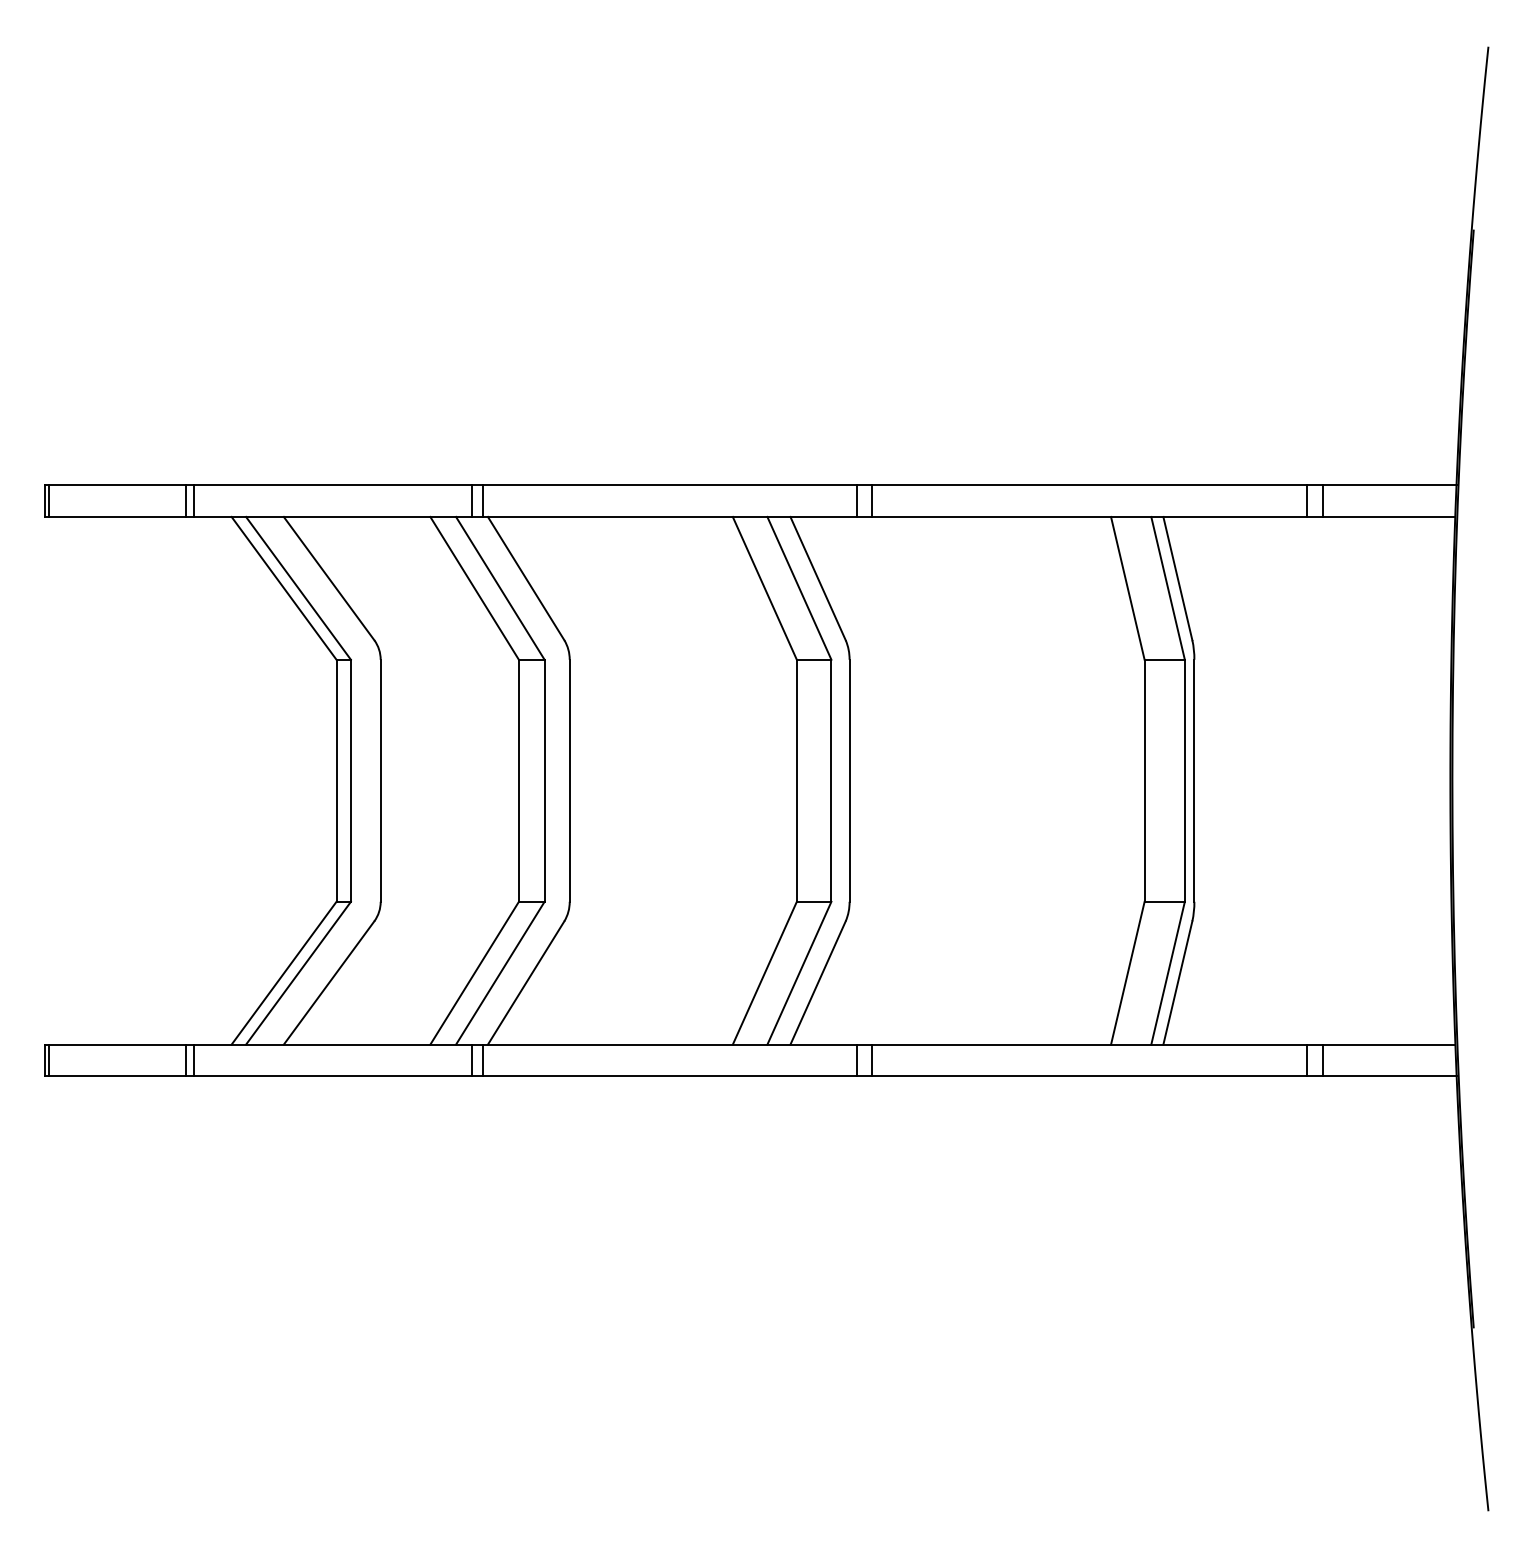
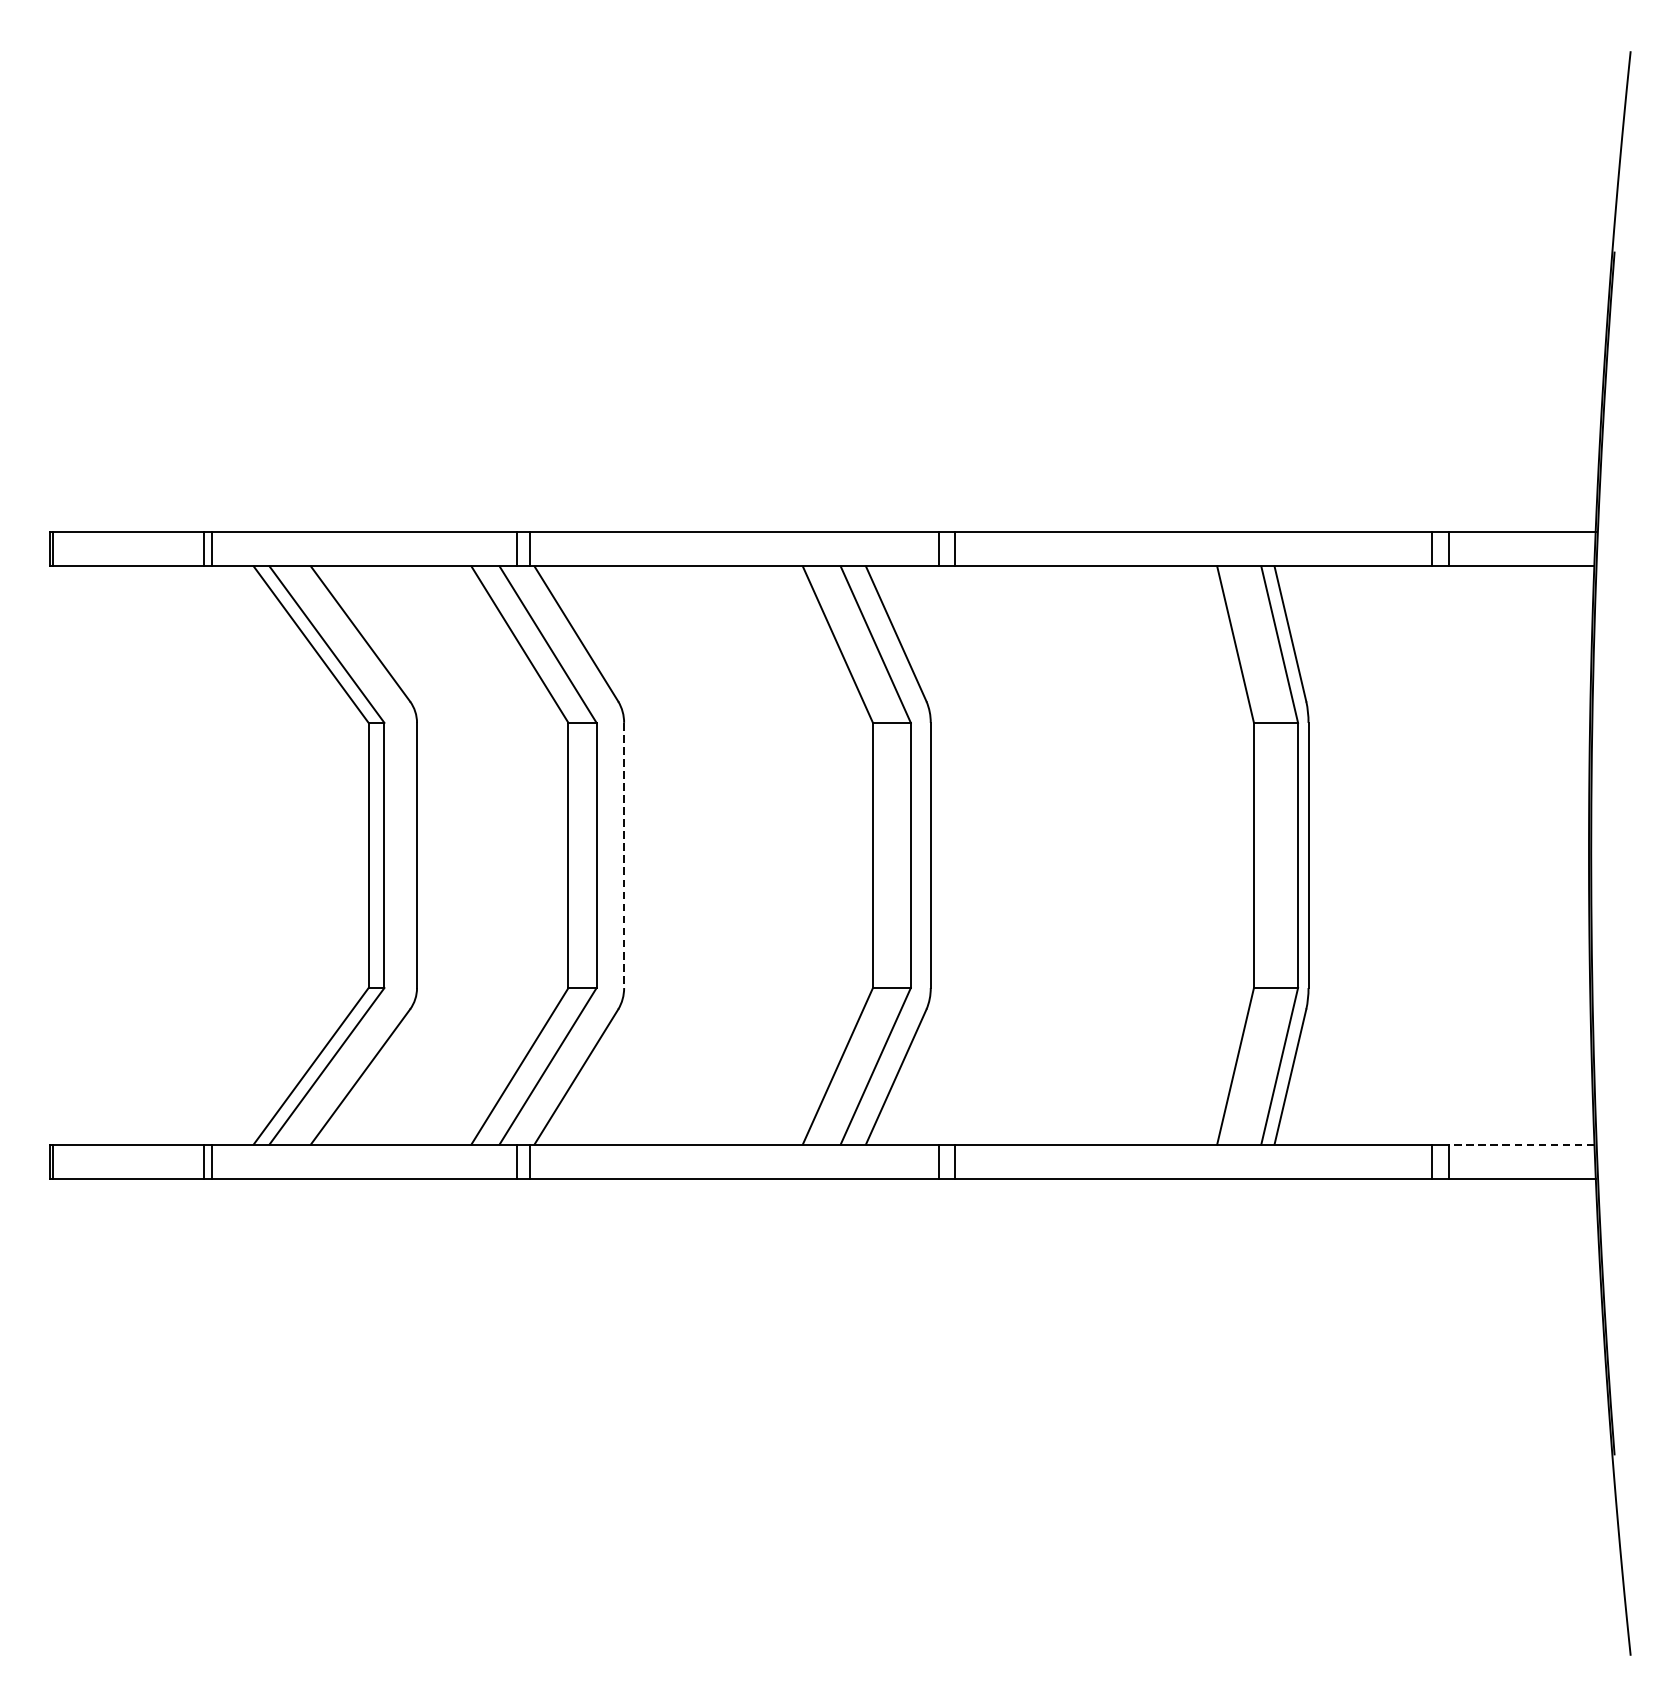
line: (569, 781) -> (623, 856), solid -> dashed
line: (1388, 1044) -> (1521, 1144), solid -> dashed

